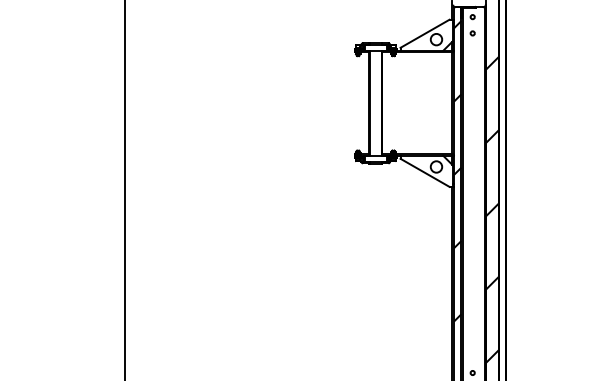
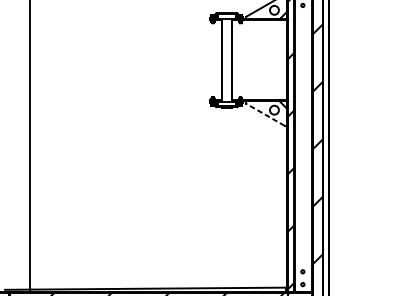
line: (424, 172) -> (265, 114), solid -> dashed

